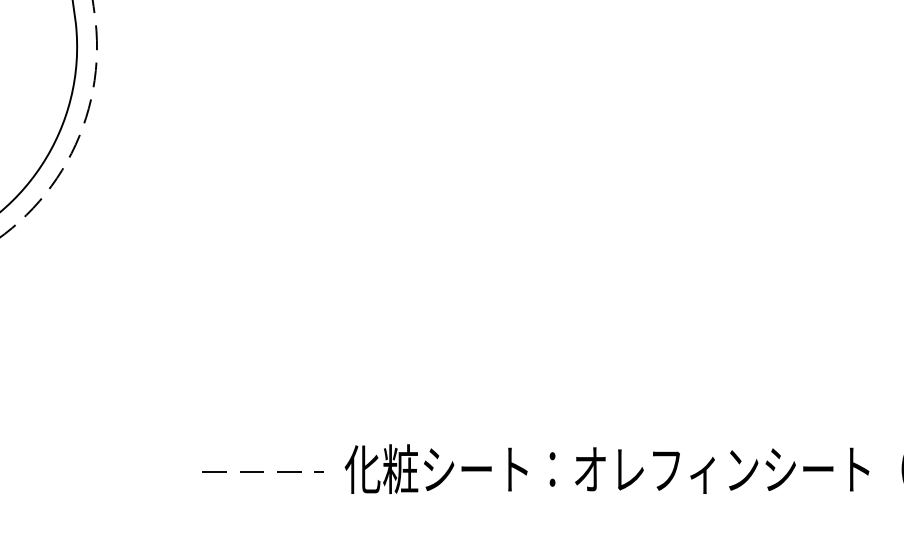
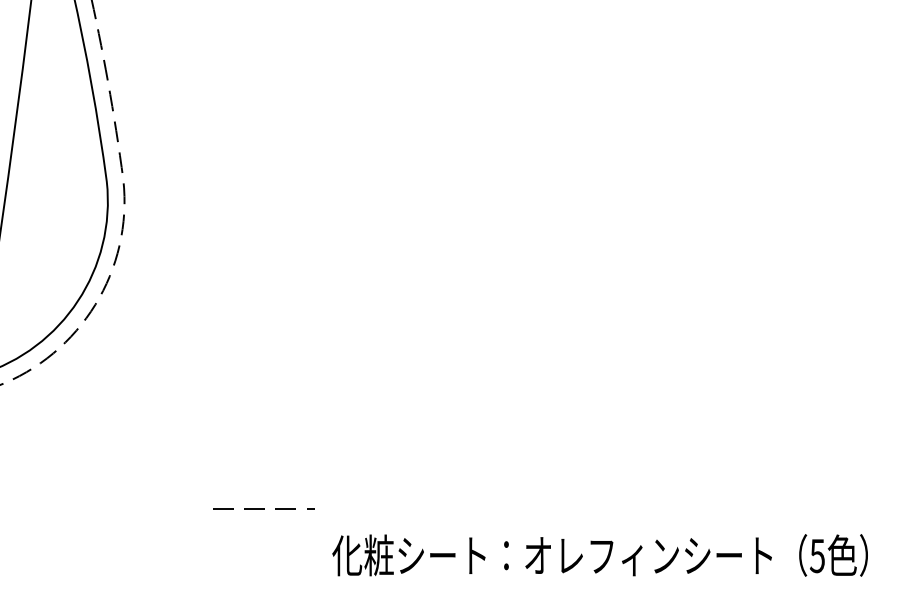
line: (262, 471) -> (263, 508), moved

